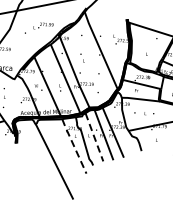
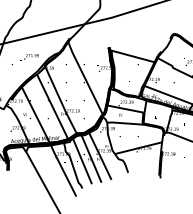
line: (94, 137) -> (82, 161), dashed -> solid
line: (74, 145) -> (63, 170), dashed -> solid

